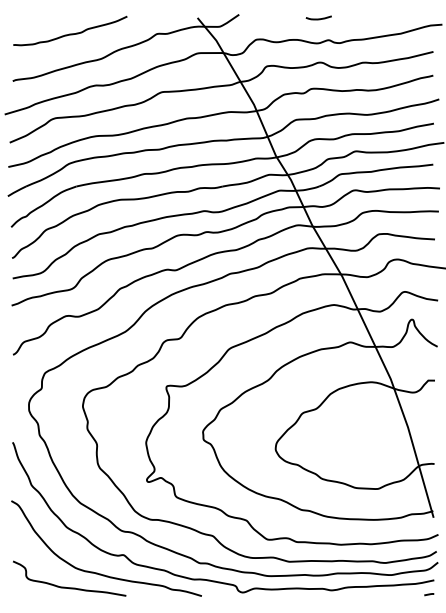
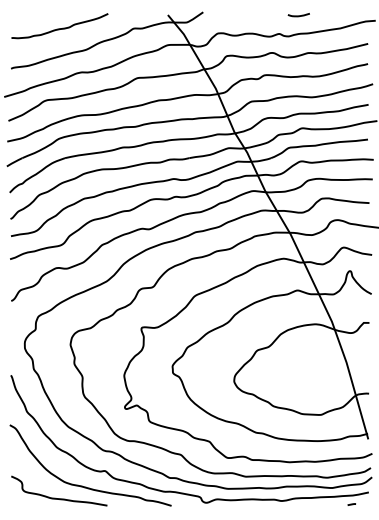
curve: (318, 18) -> (298, 15), moved
line: (429, 594) -> (352, 504), moved

